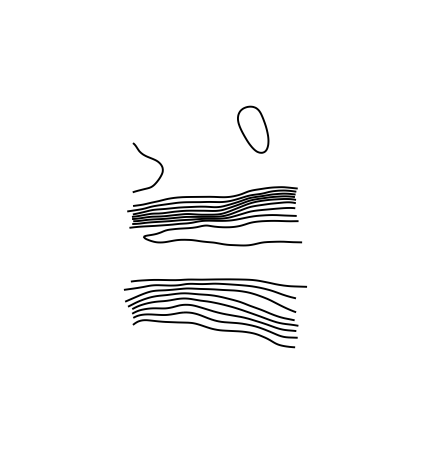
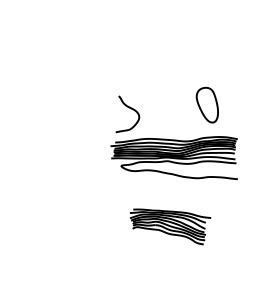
part: (253, 129) -> (207, 104), moved
part: (214, 313) -> (169, 226), size x0.6

